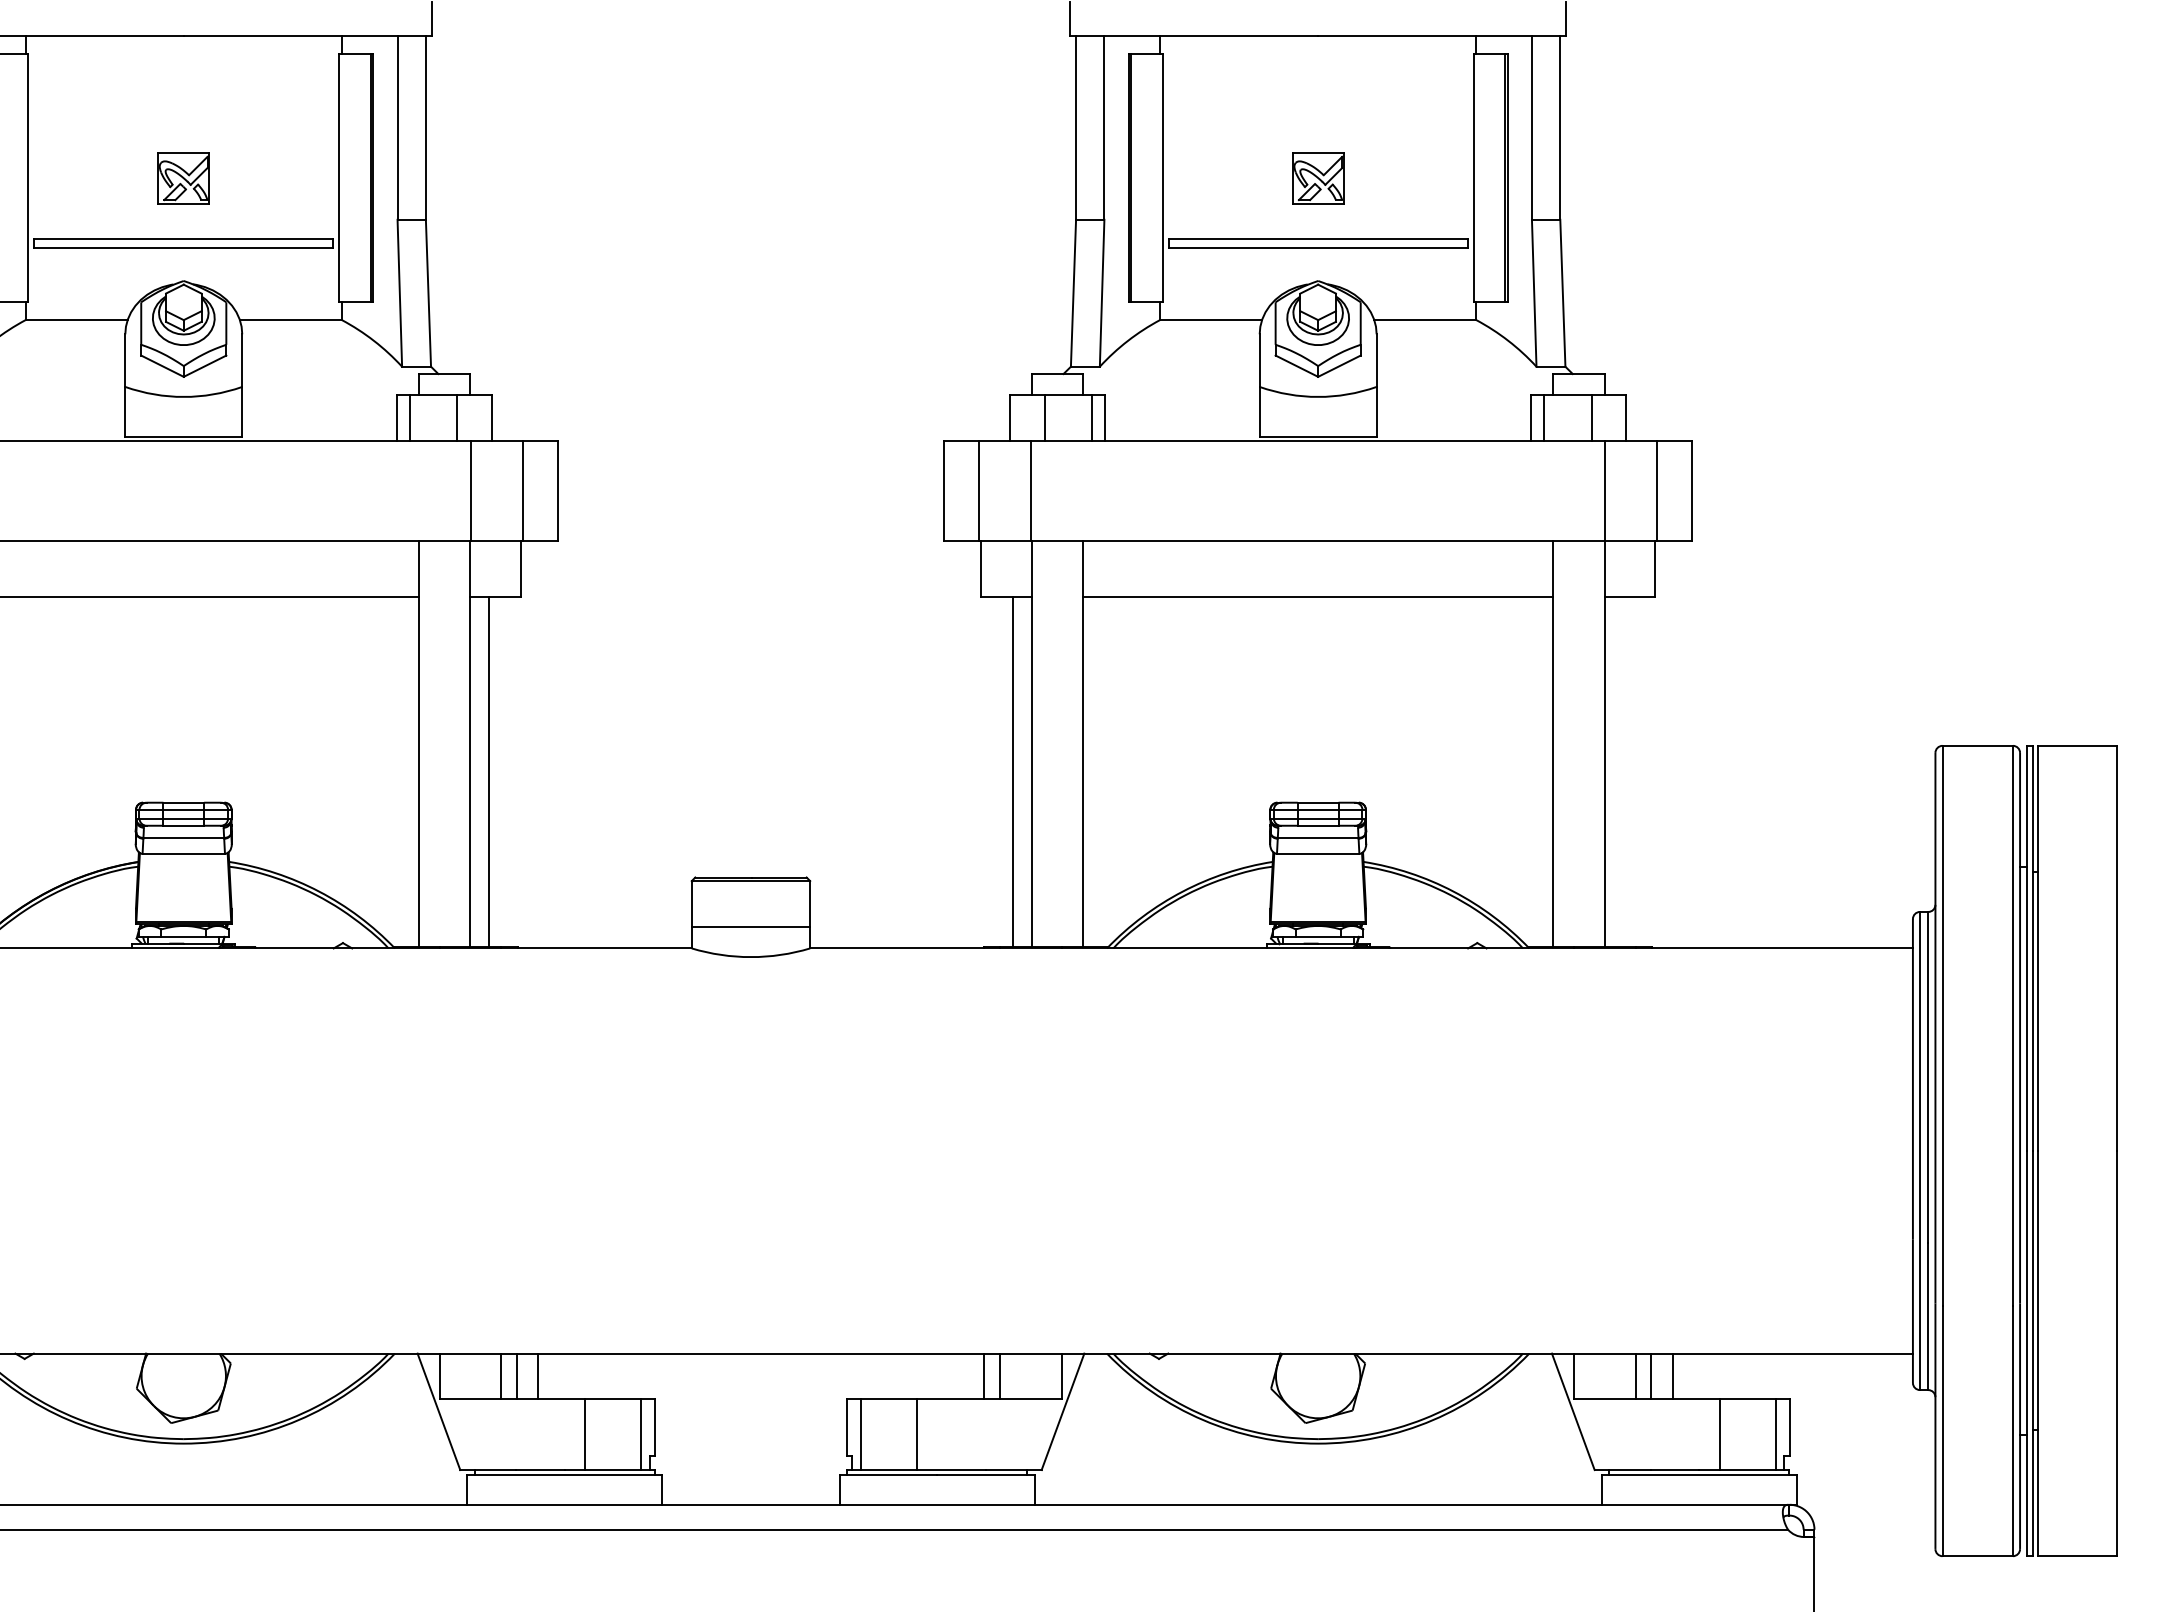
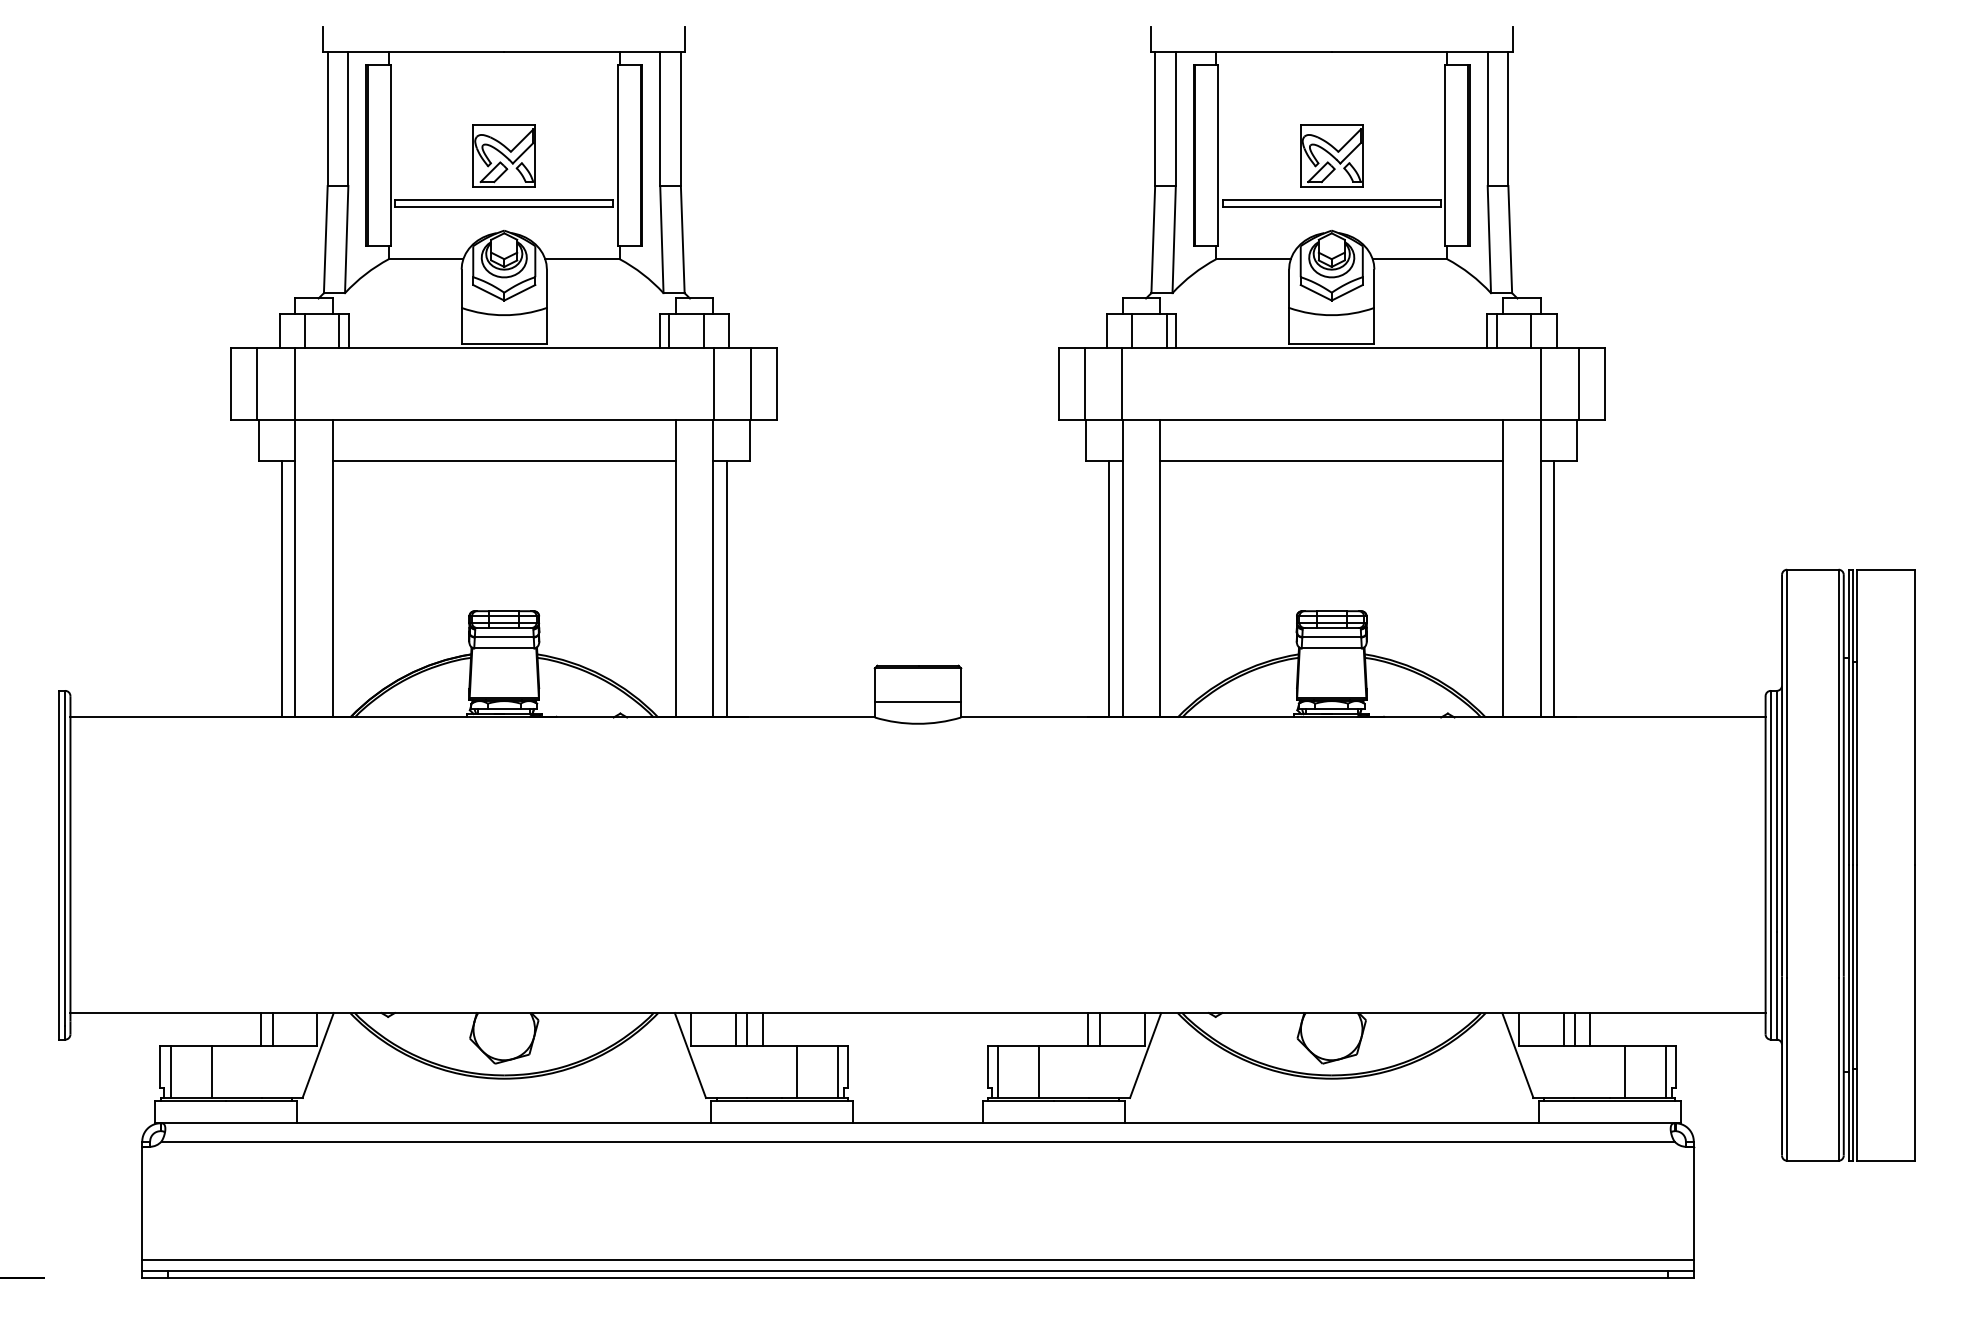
part: (182, 177) -> (503, 155), size x1.67
part: (1317, 177) -> (1331, 155), size x1.67
line: (1623, 771) -> (1554, 588), added

